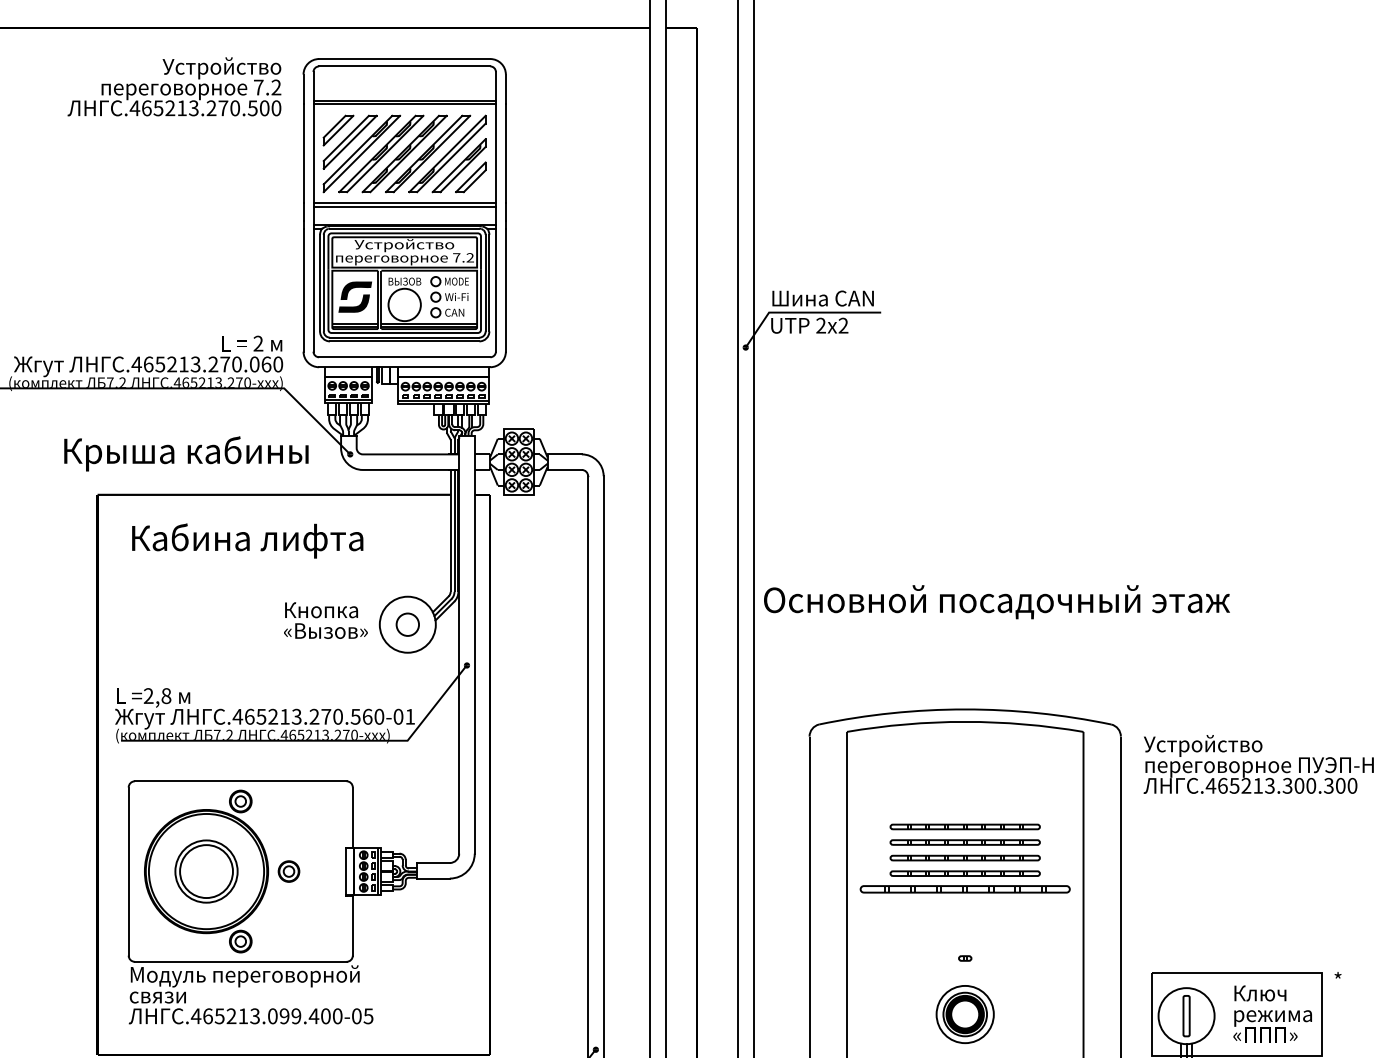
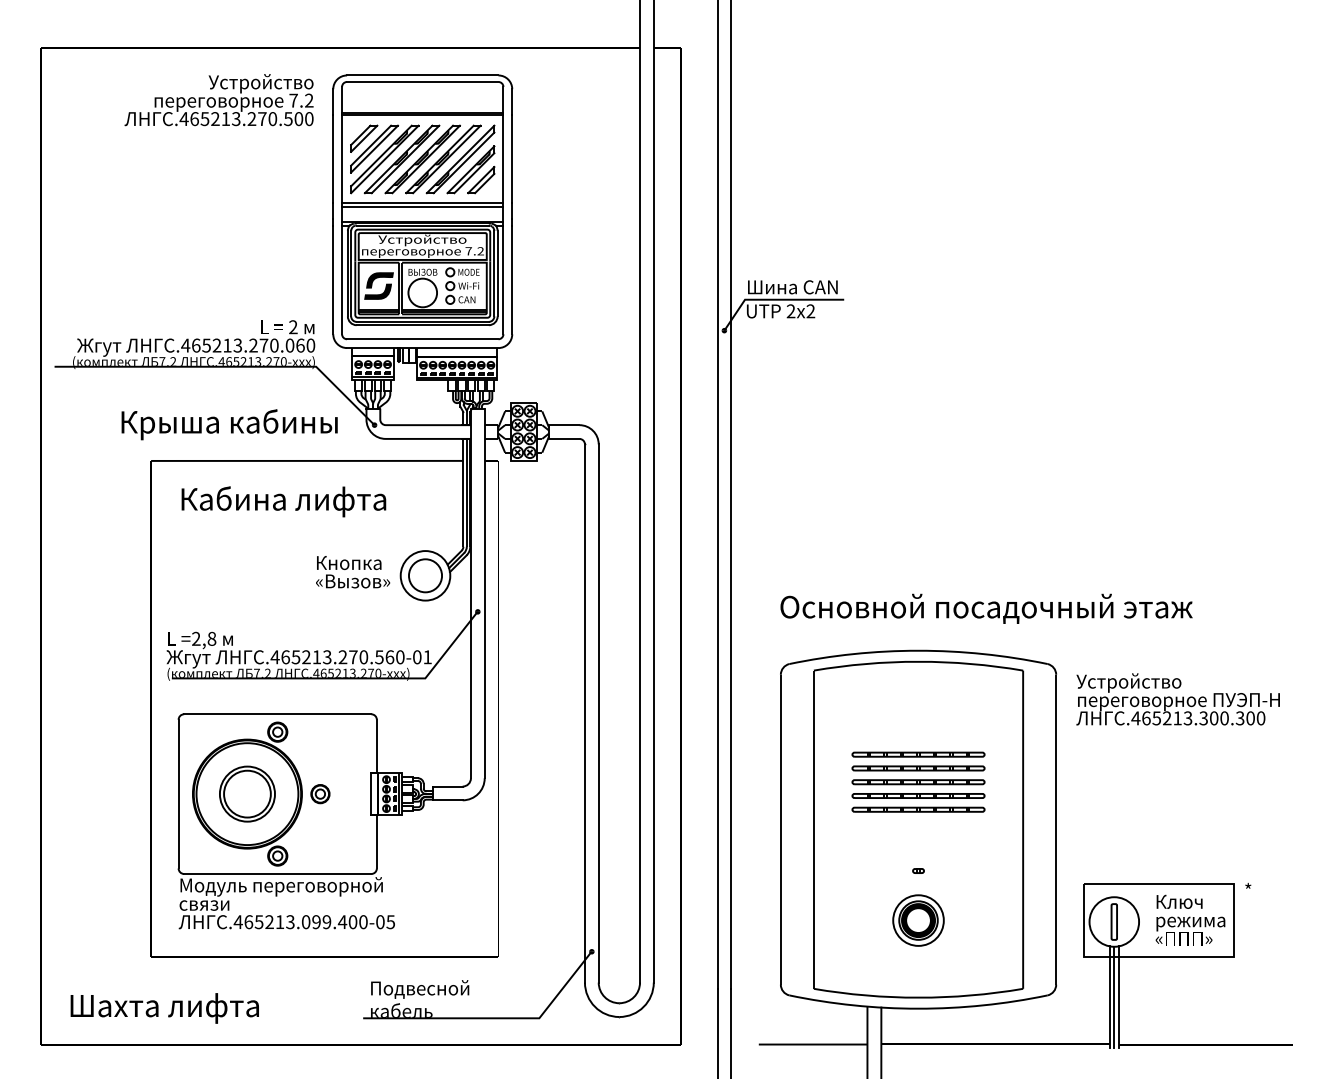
text: (996, 601) -> (986, 608), moved
circle: (407, 624) -> (425, 575), size x1.67
part: (965, 888) -> (918, 809), size x0.71

